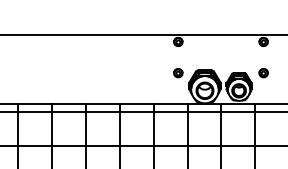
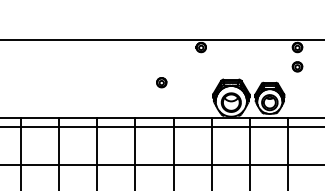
part: (178, 73) -> (161, 83), moved
part: (263, 73) -> (297, 67), moved

